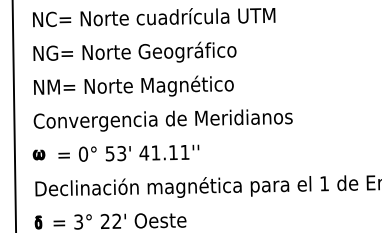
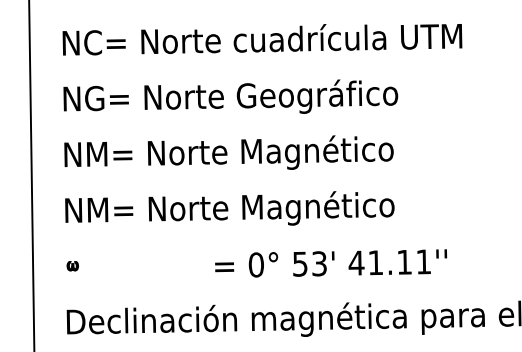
text: (162, 120) -> (276, 209), Convergencia de Meridianos -> NM= Norte Magnético
text: (128, 152) -> (330, 262), moved
part: (38, 154) -> (71, 265), size x0.6

